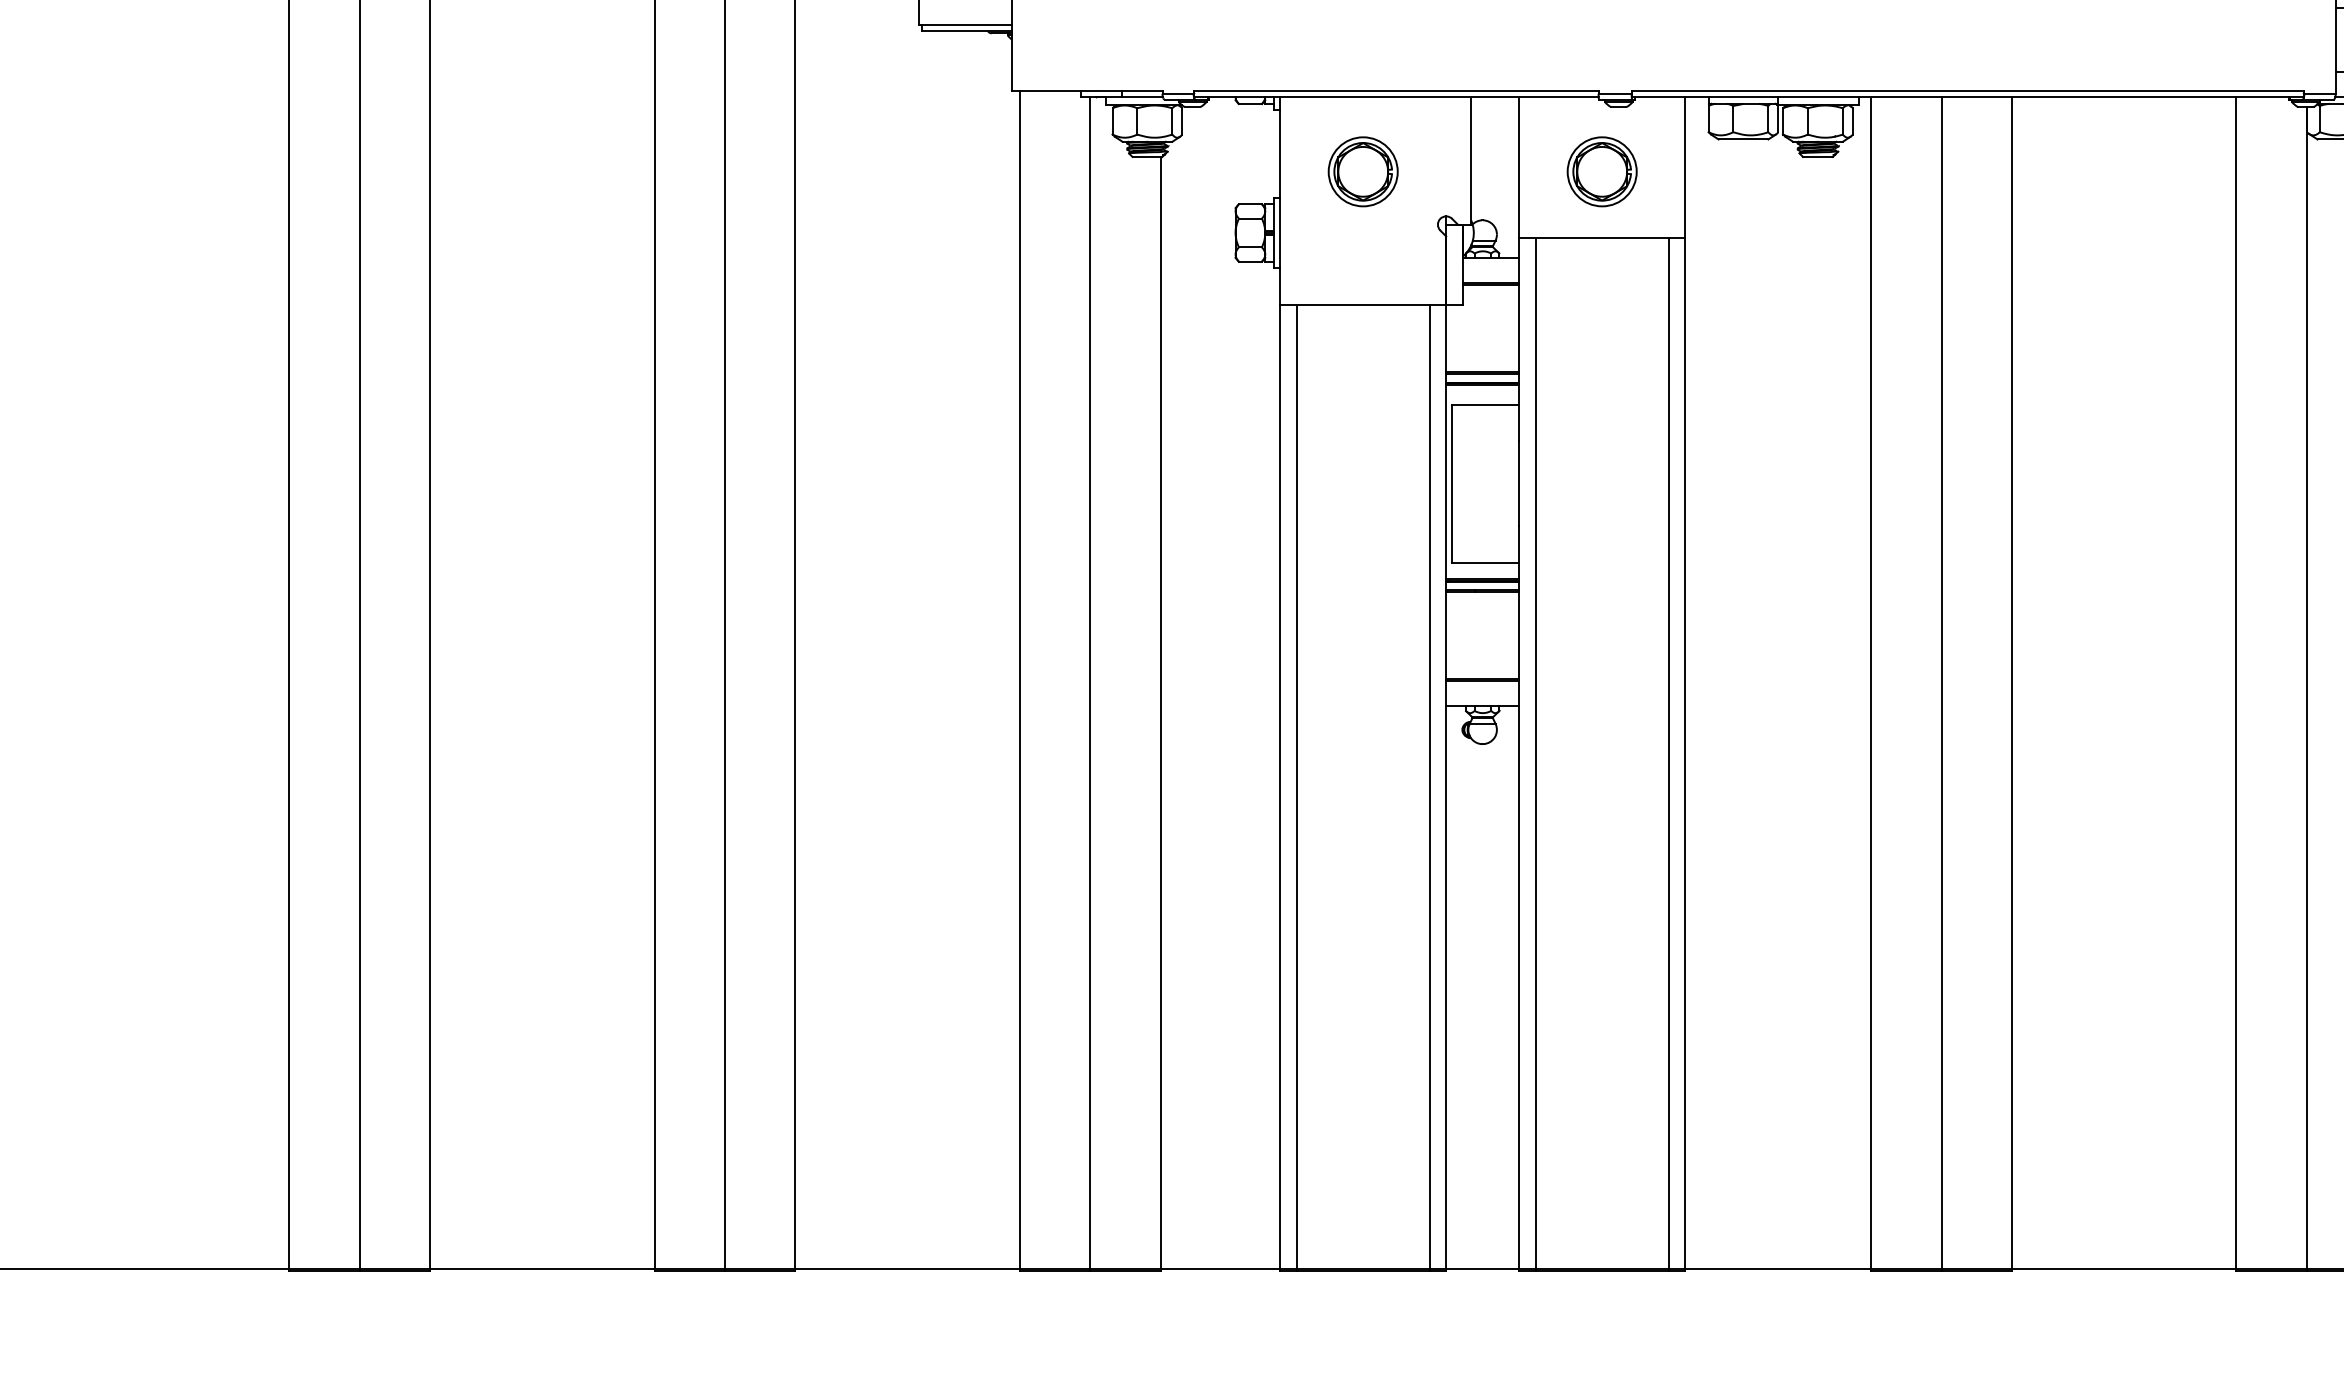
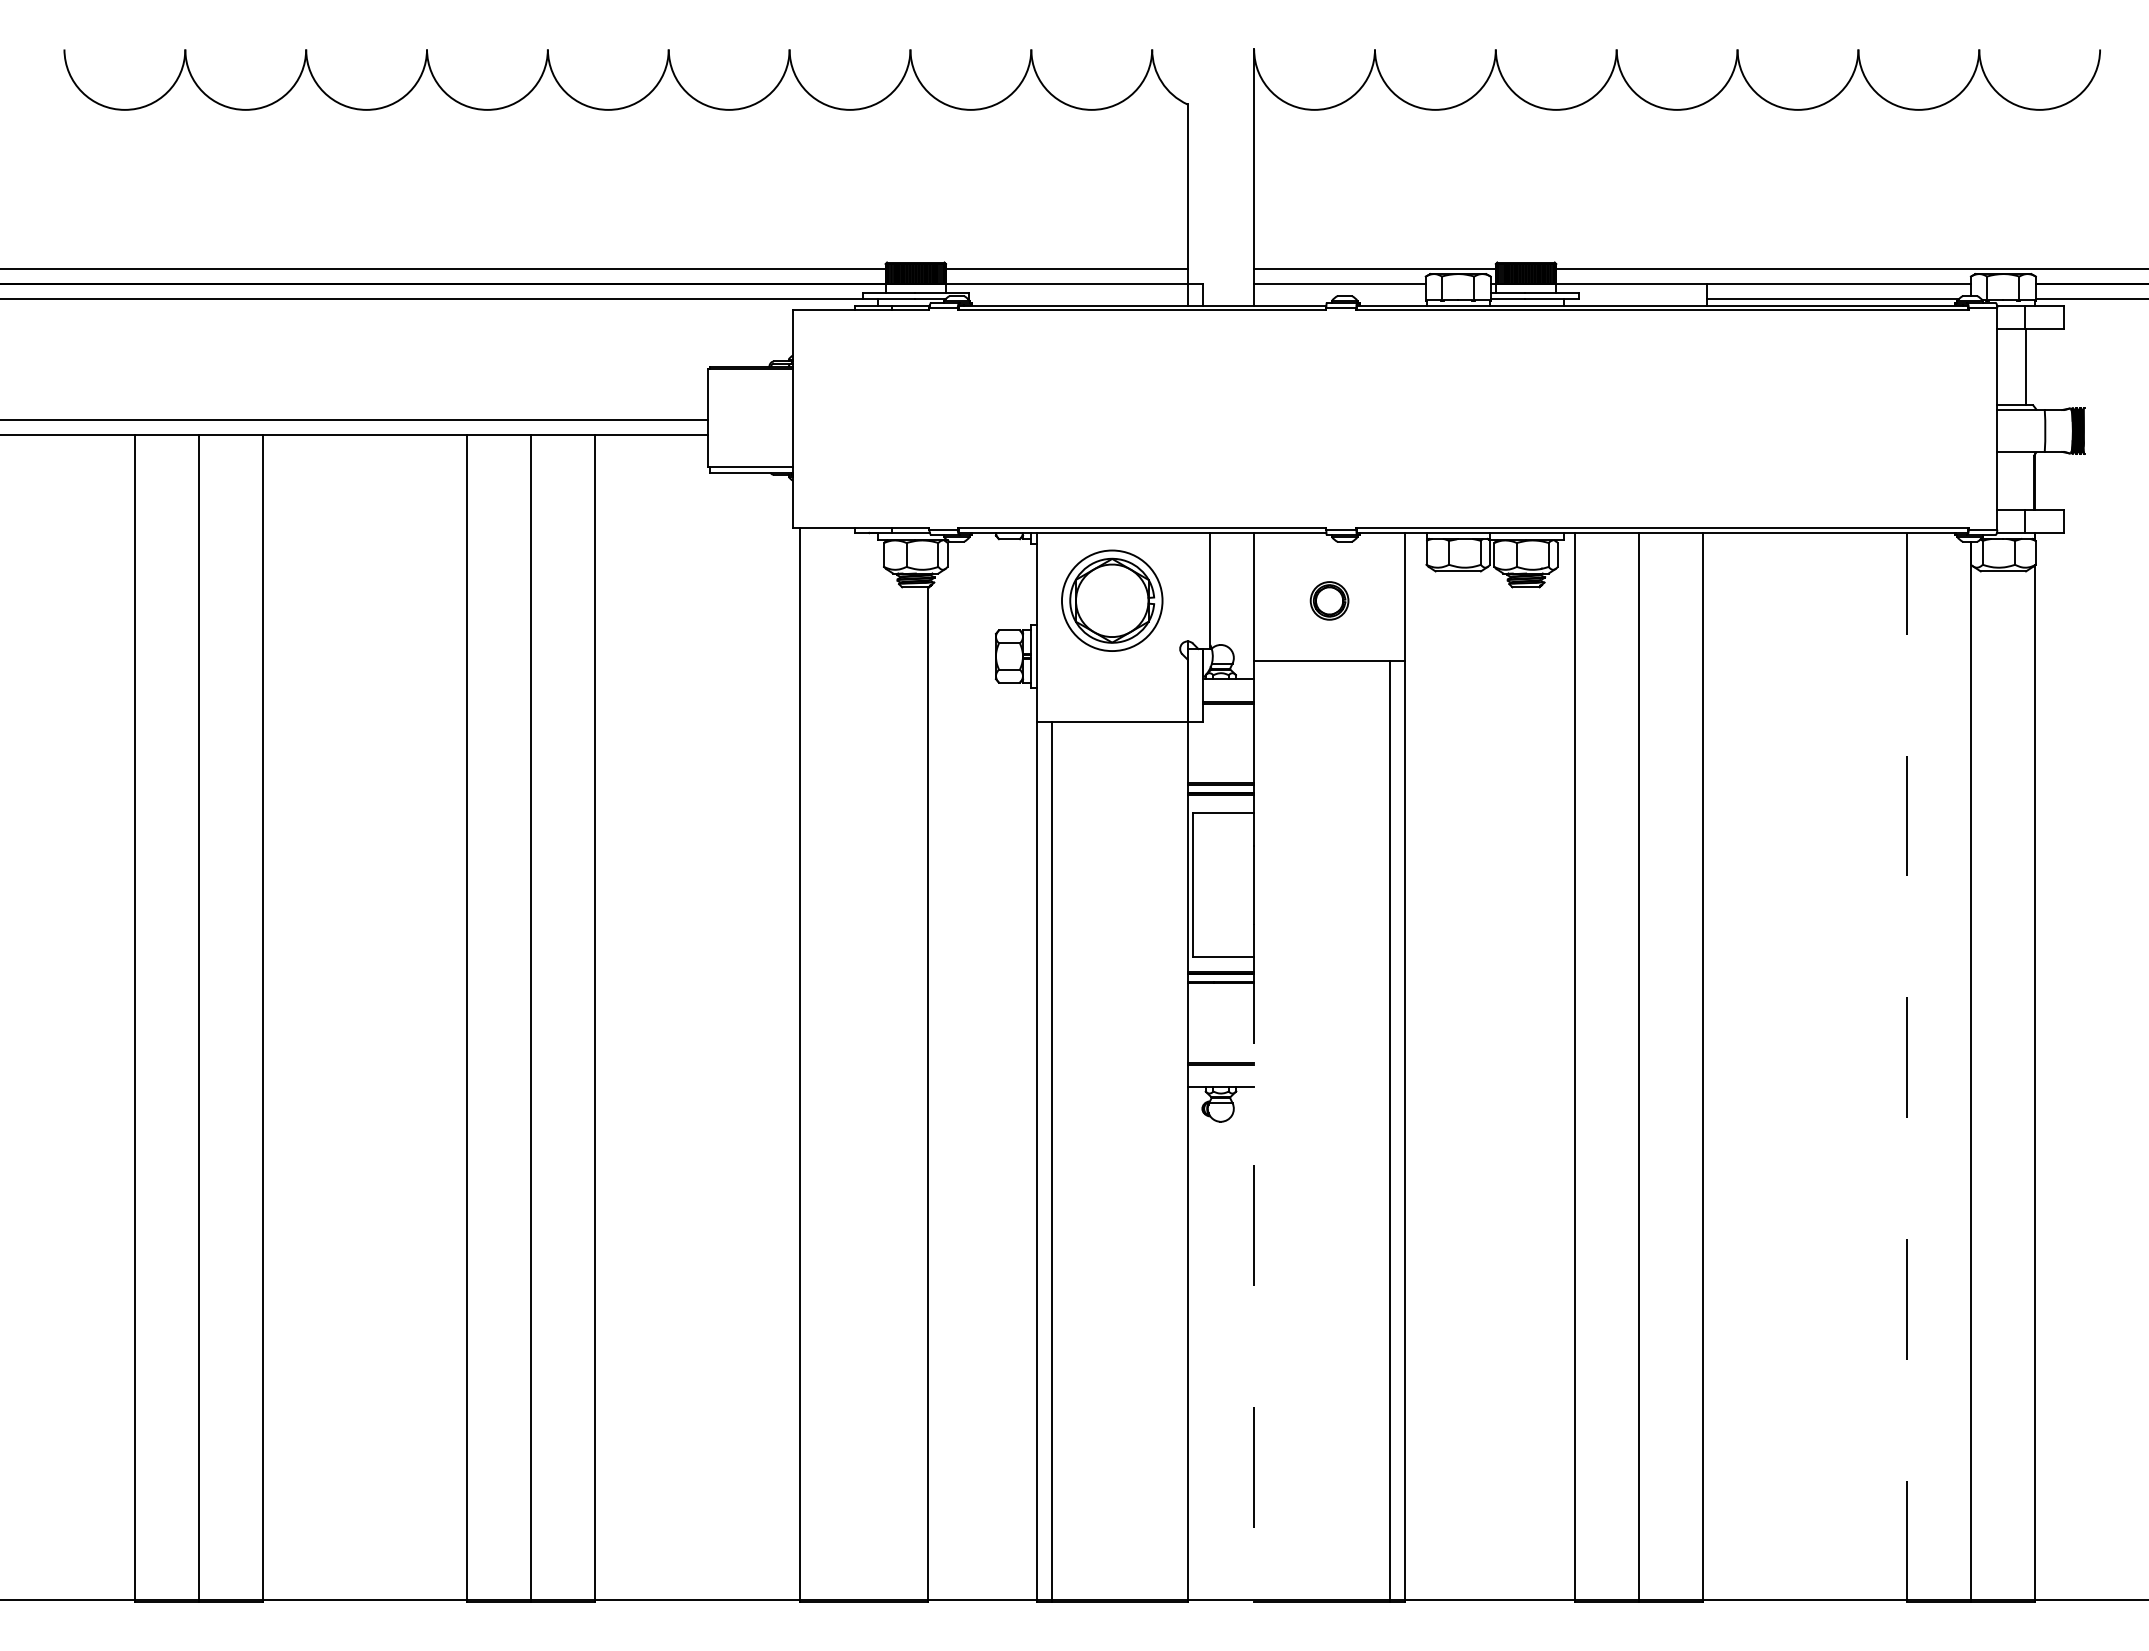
part: (1362, 171) -> (1111, 600), size x1.6
part: (1602, 171) -> (1329, 600), size x0.6
line: (1090, 683) -> (863, 1066), removed
line: (2235, 683) -> (1906, 1066), solid -> dashed
line: (1536, 754) -> (1269, 1131), removed
line: (1429, 787) -> (1172, 1161), removed
line: (1519, 898) -> (1254, 1262), solid -> dashed

